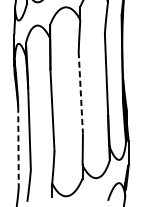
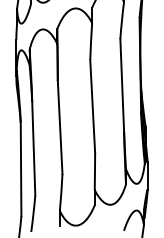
line: (80, 92) -> (92, 106), dashed -> solid
line: (18, 147) -> (21, 169), dashed -> solid

